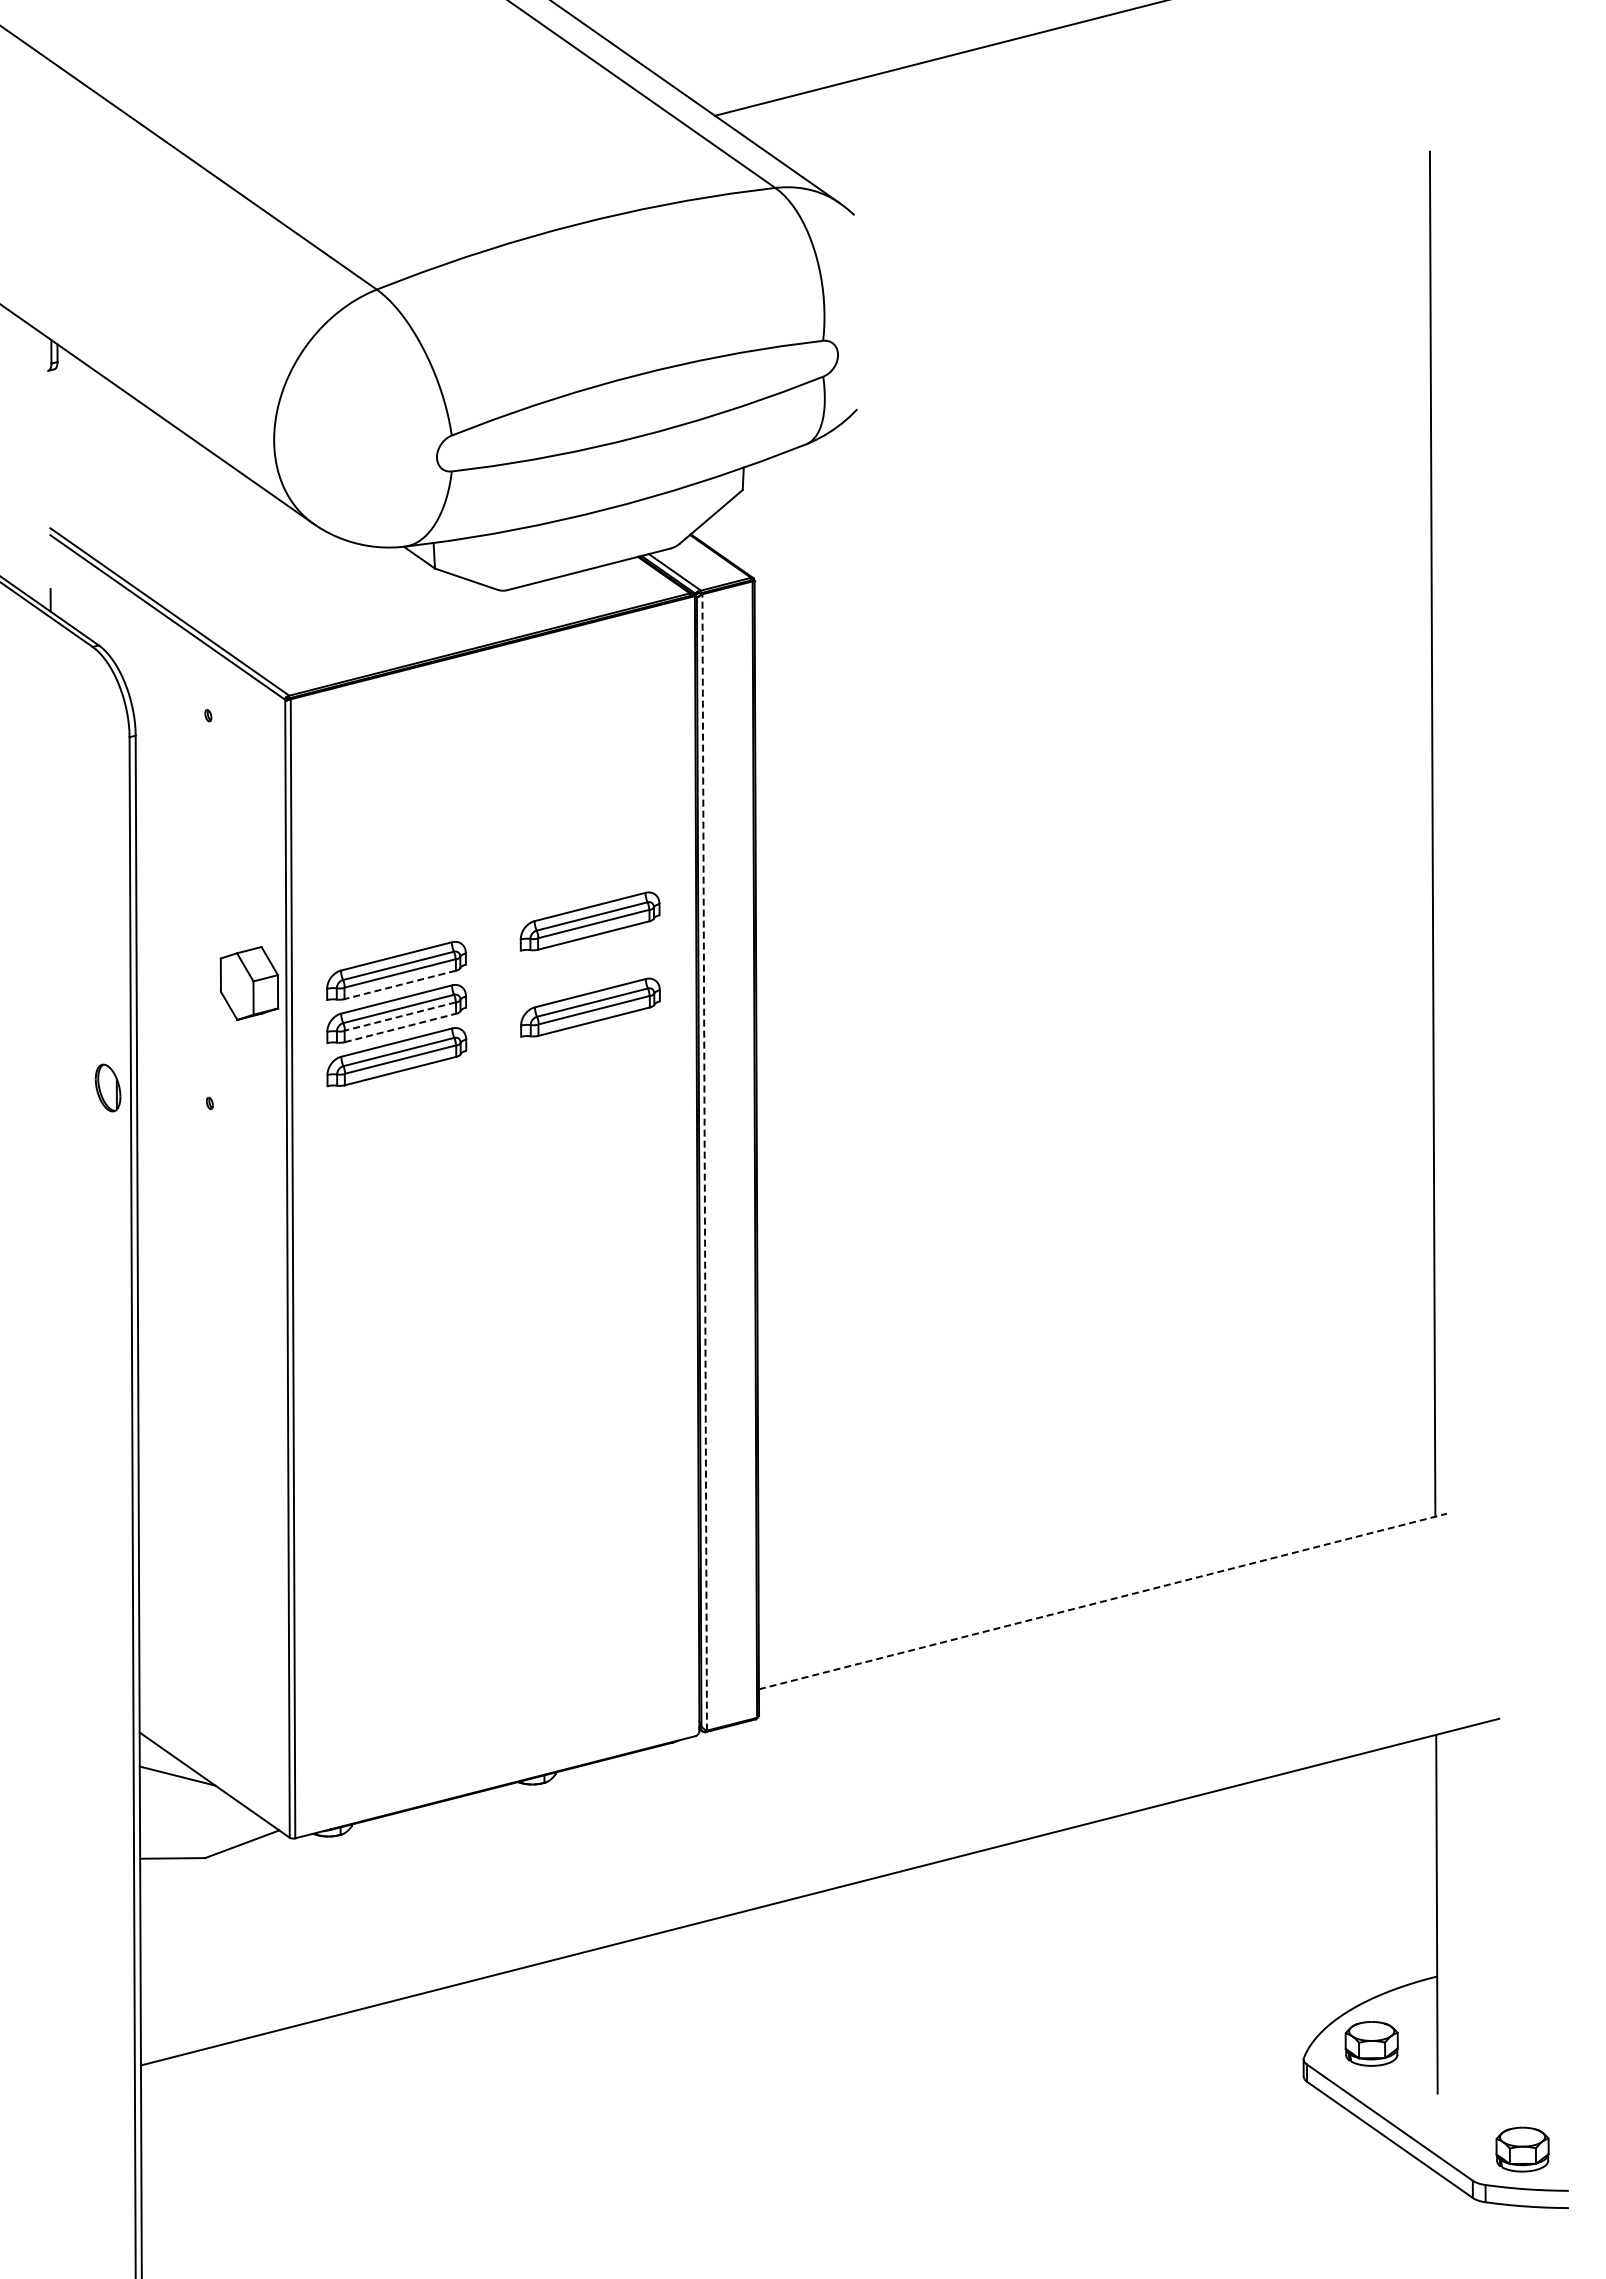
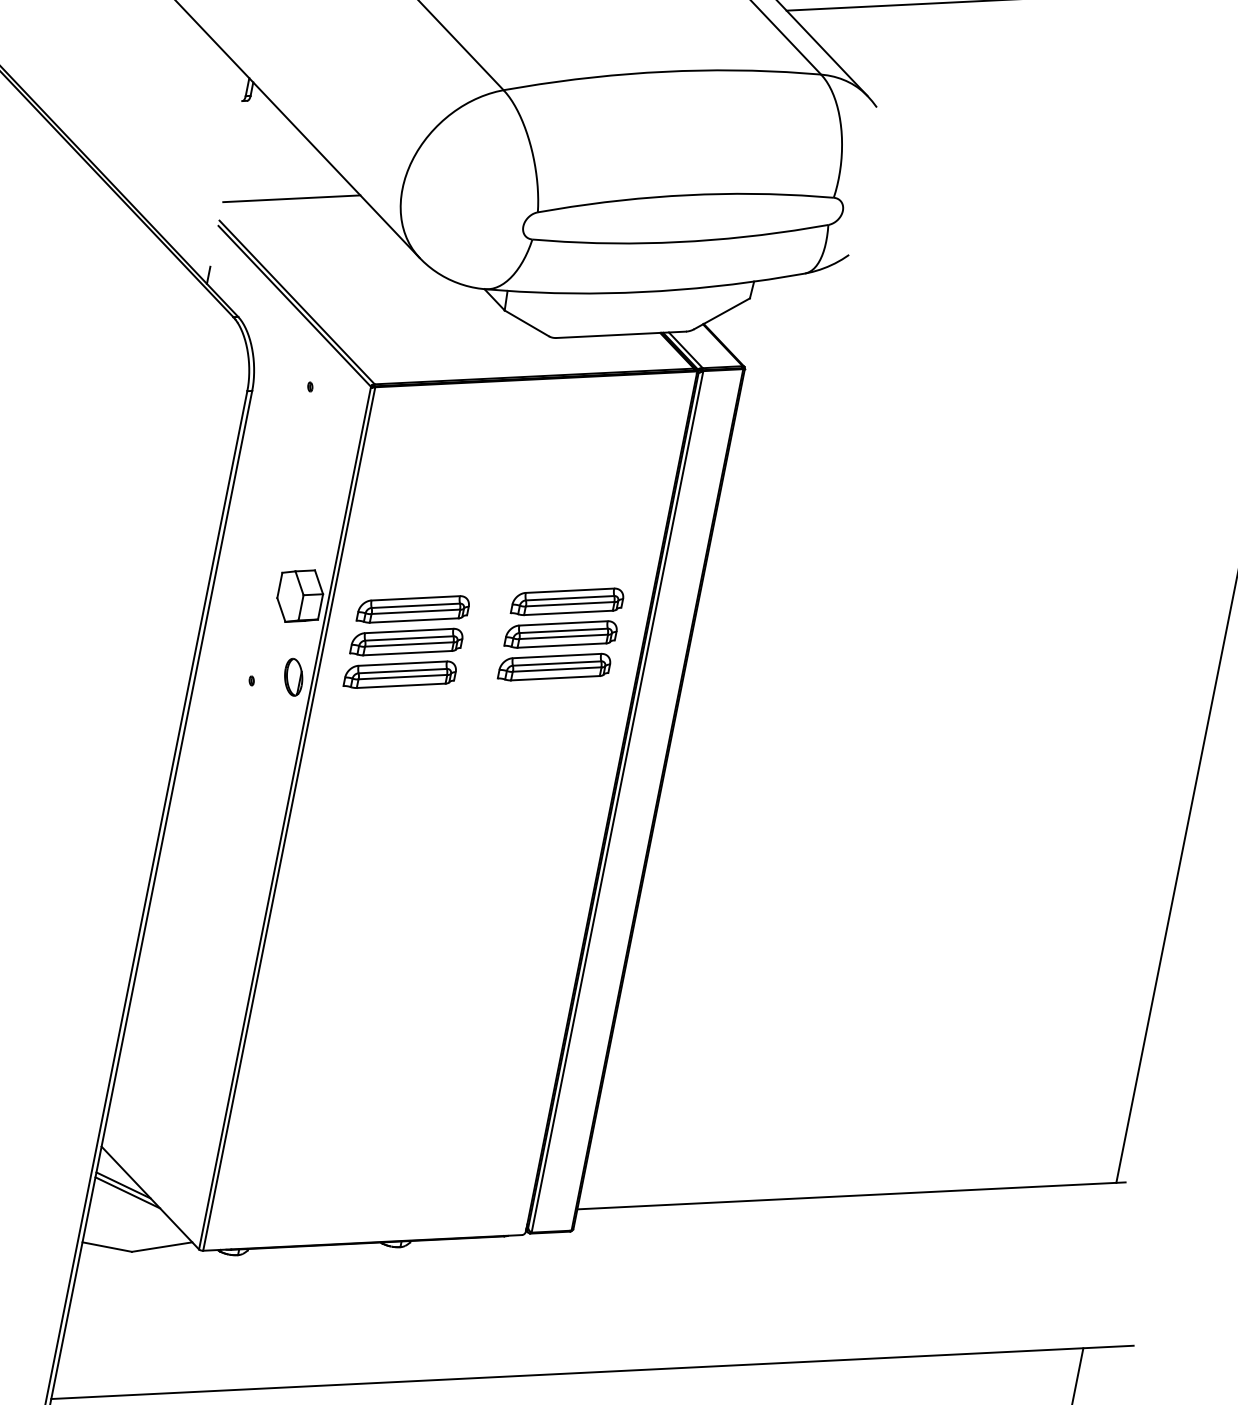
line: (136, 481) -> (292, 198), added
part: (590, 964) -> (561, 634), added
line: (399, 985) -> (413, 620), dashed -> solid
line: (399, 1016) -> (408, 644), dashed -> solid
line: (400, 1027) -> (407, 652), dashed -> solid
part: (107, 1087) -> (293, 676), moved
line: (704, 1161) -> (617, 801), dashed -> solid
line: (1103, 1601) -> (851, 1195), dashed -> solid
line: (184, 1784) -> (127, 1192), added

